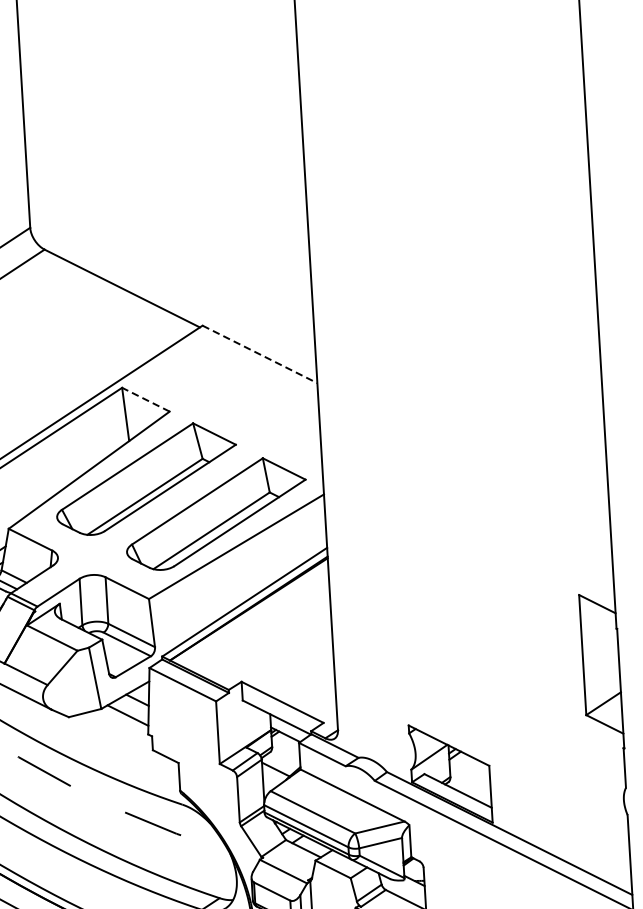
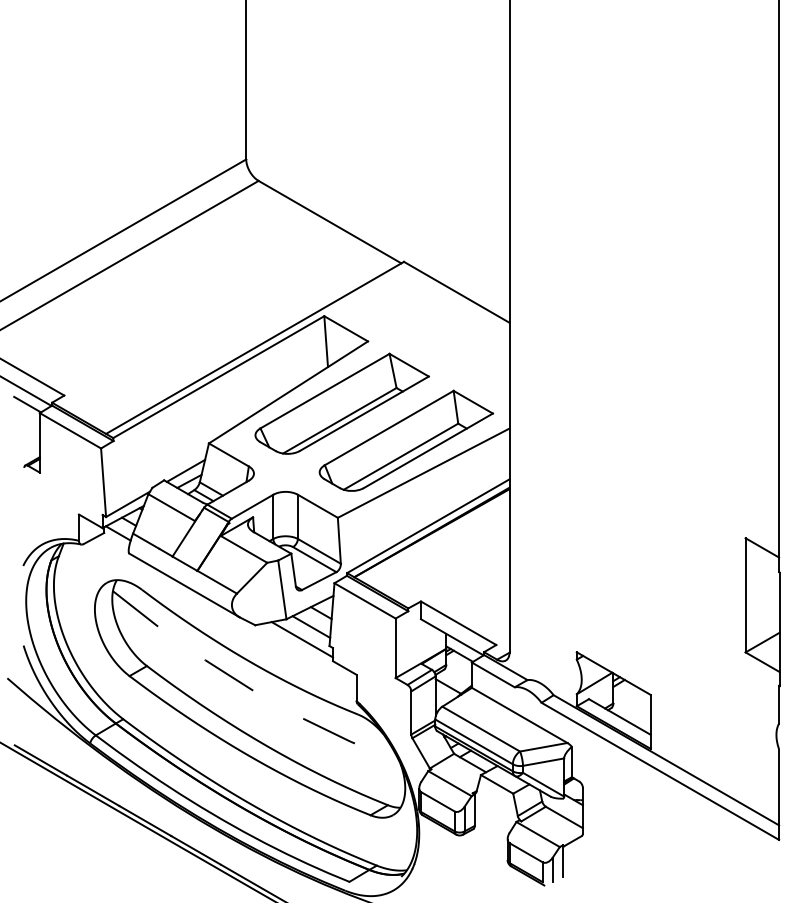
line: (259, 354) -> (456, 292), dashed -> solid
line: (145, 399) -> (345, 328), dashed -> solid
line: (119, 729) -> (302, 639), added

